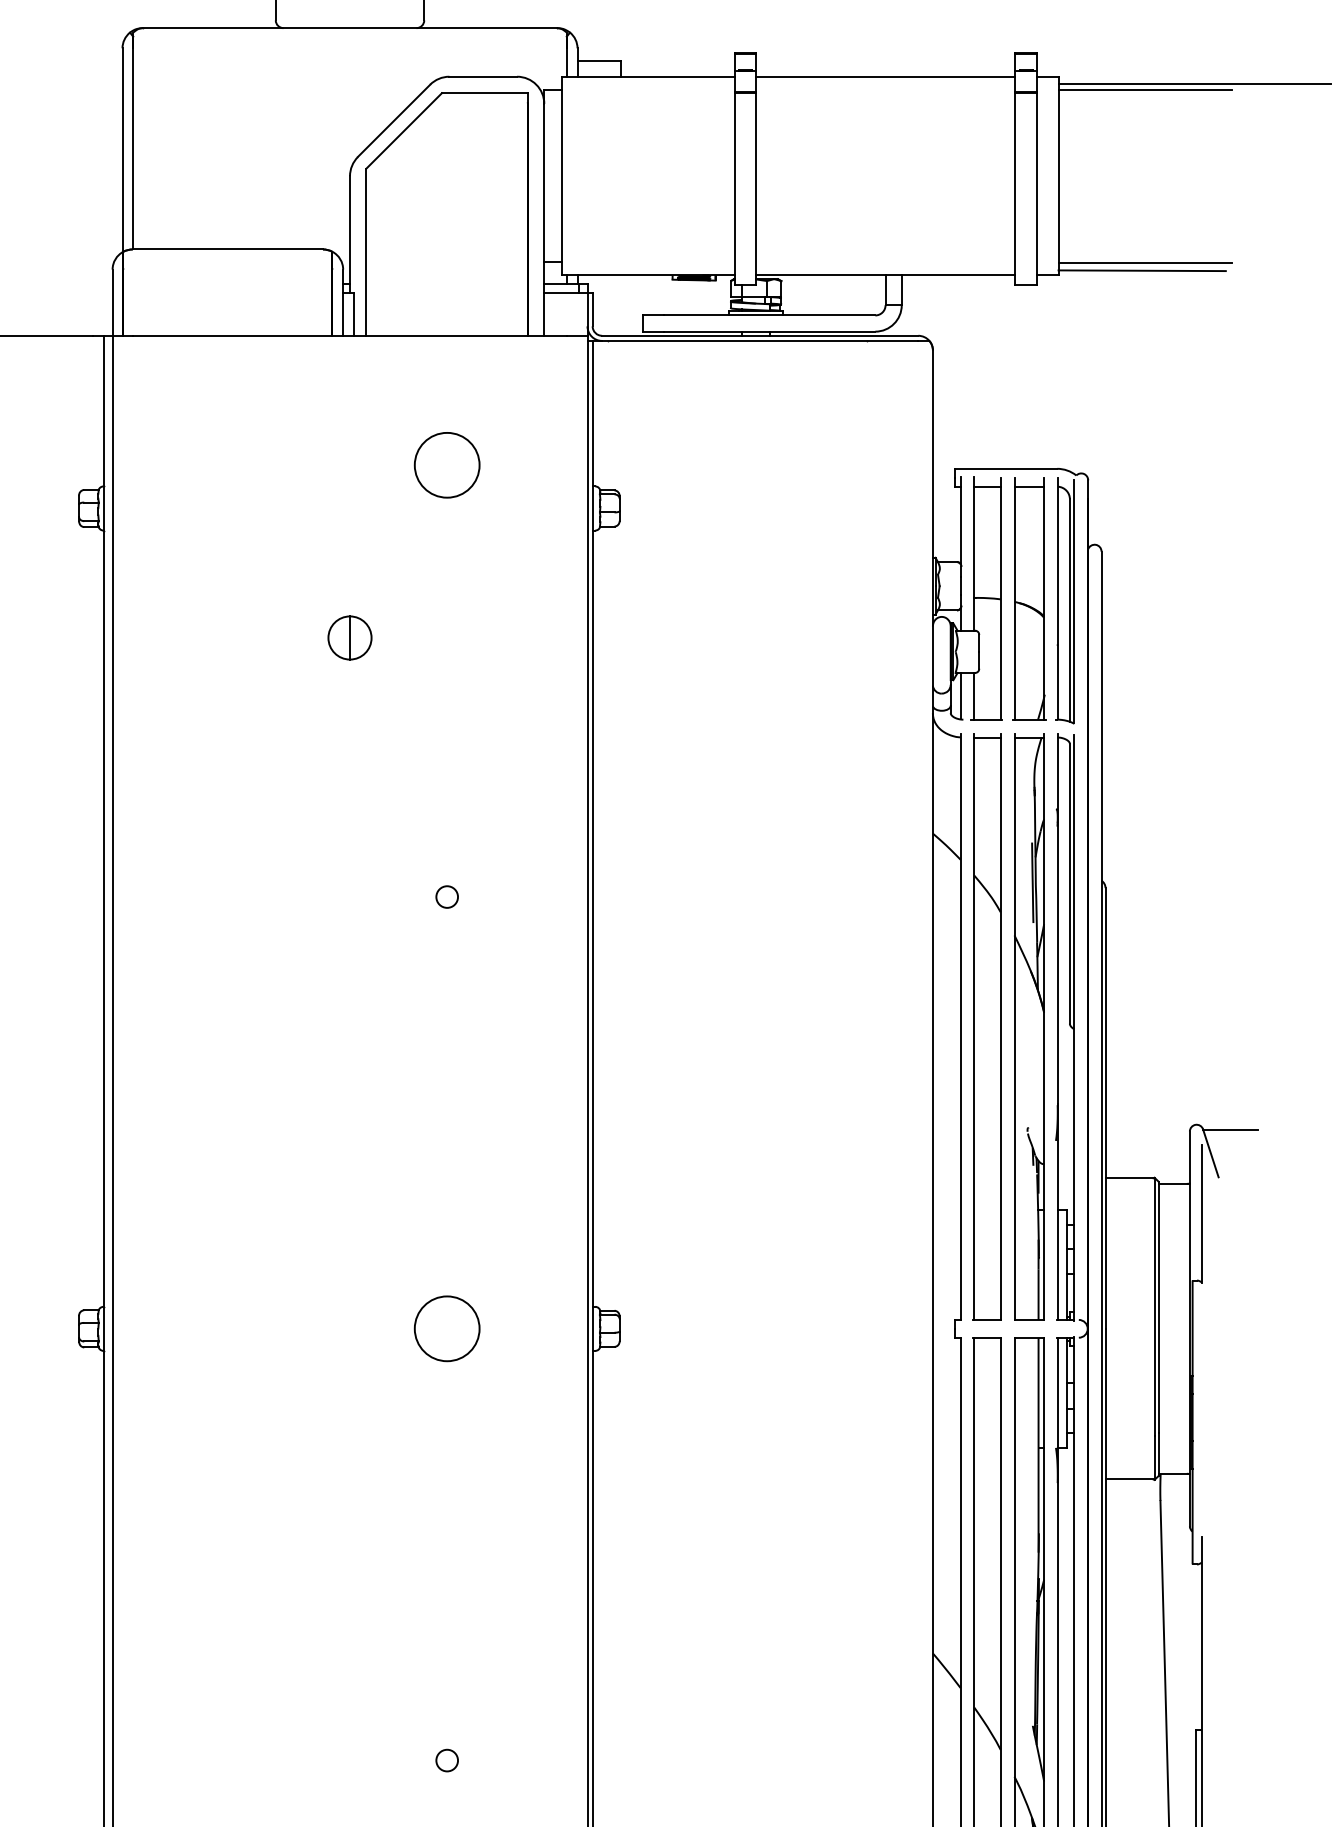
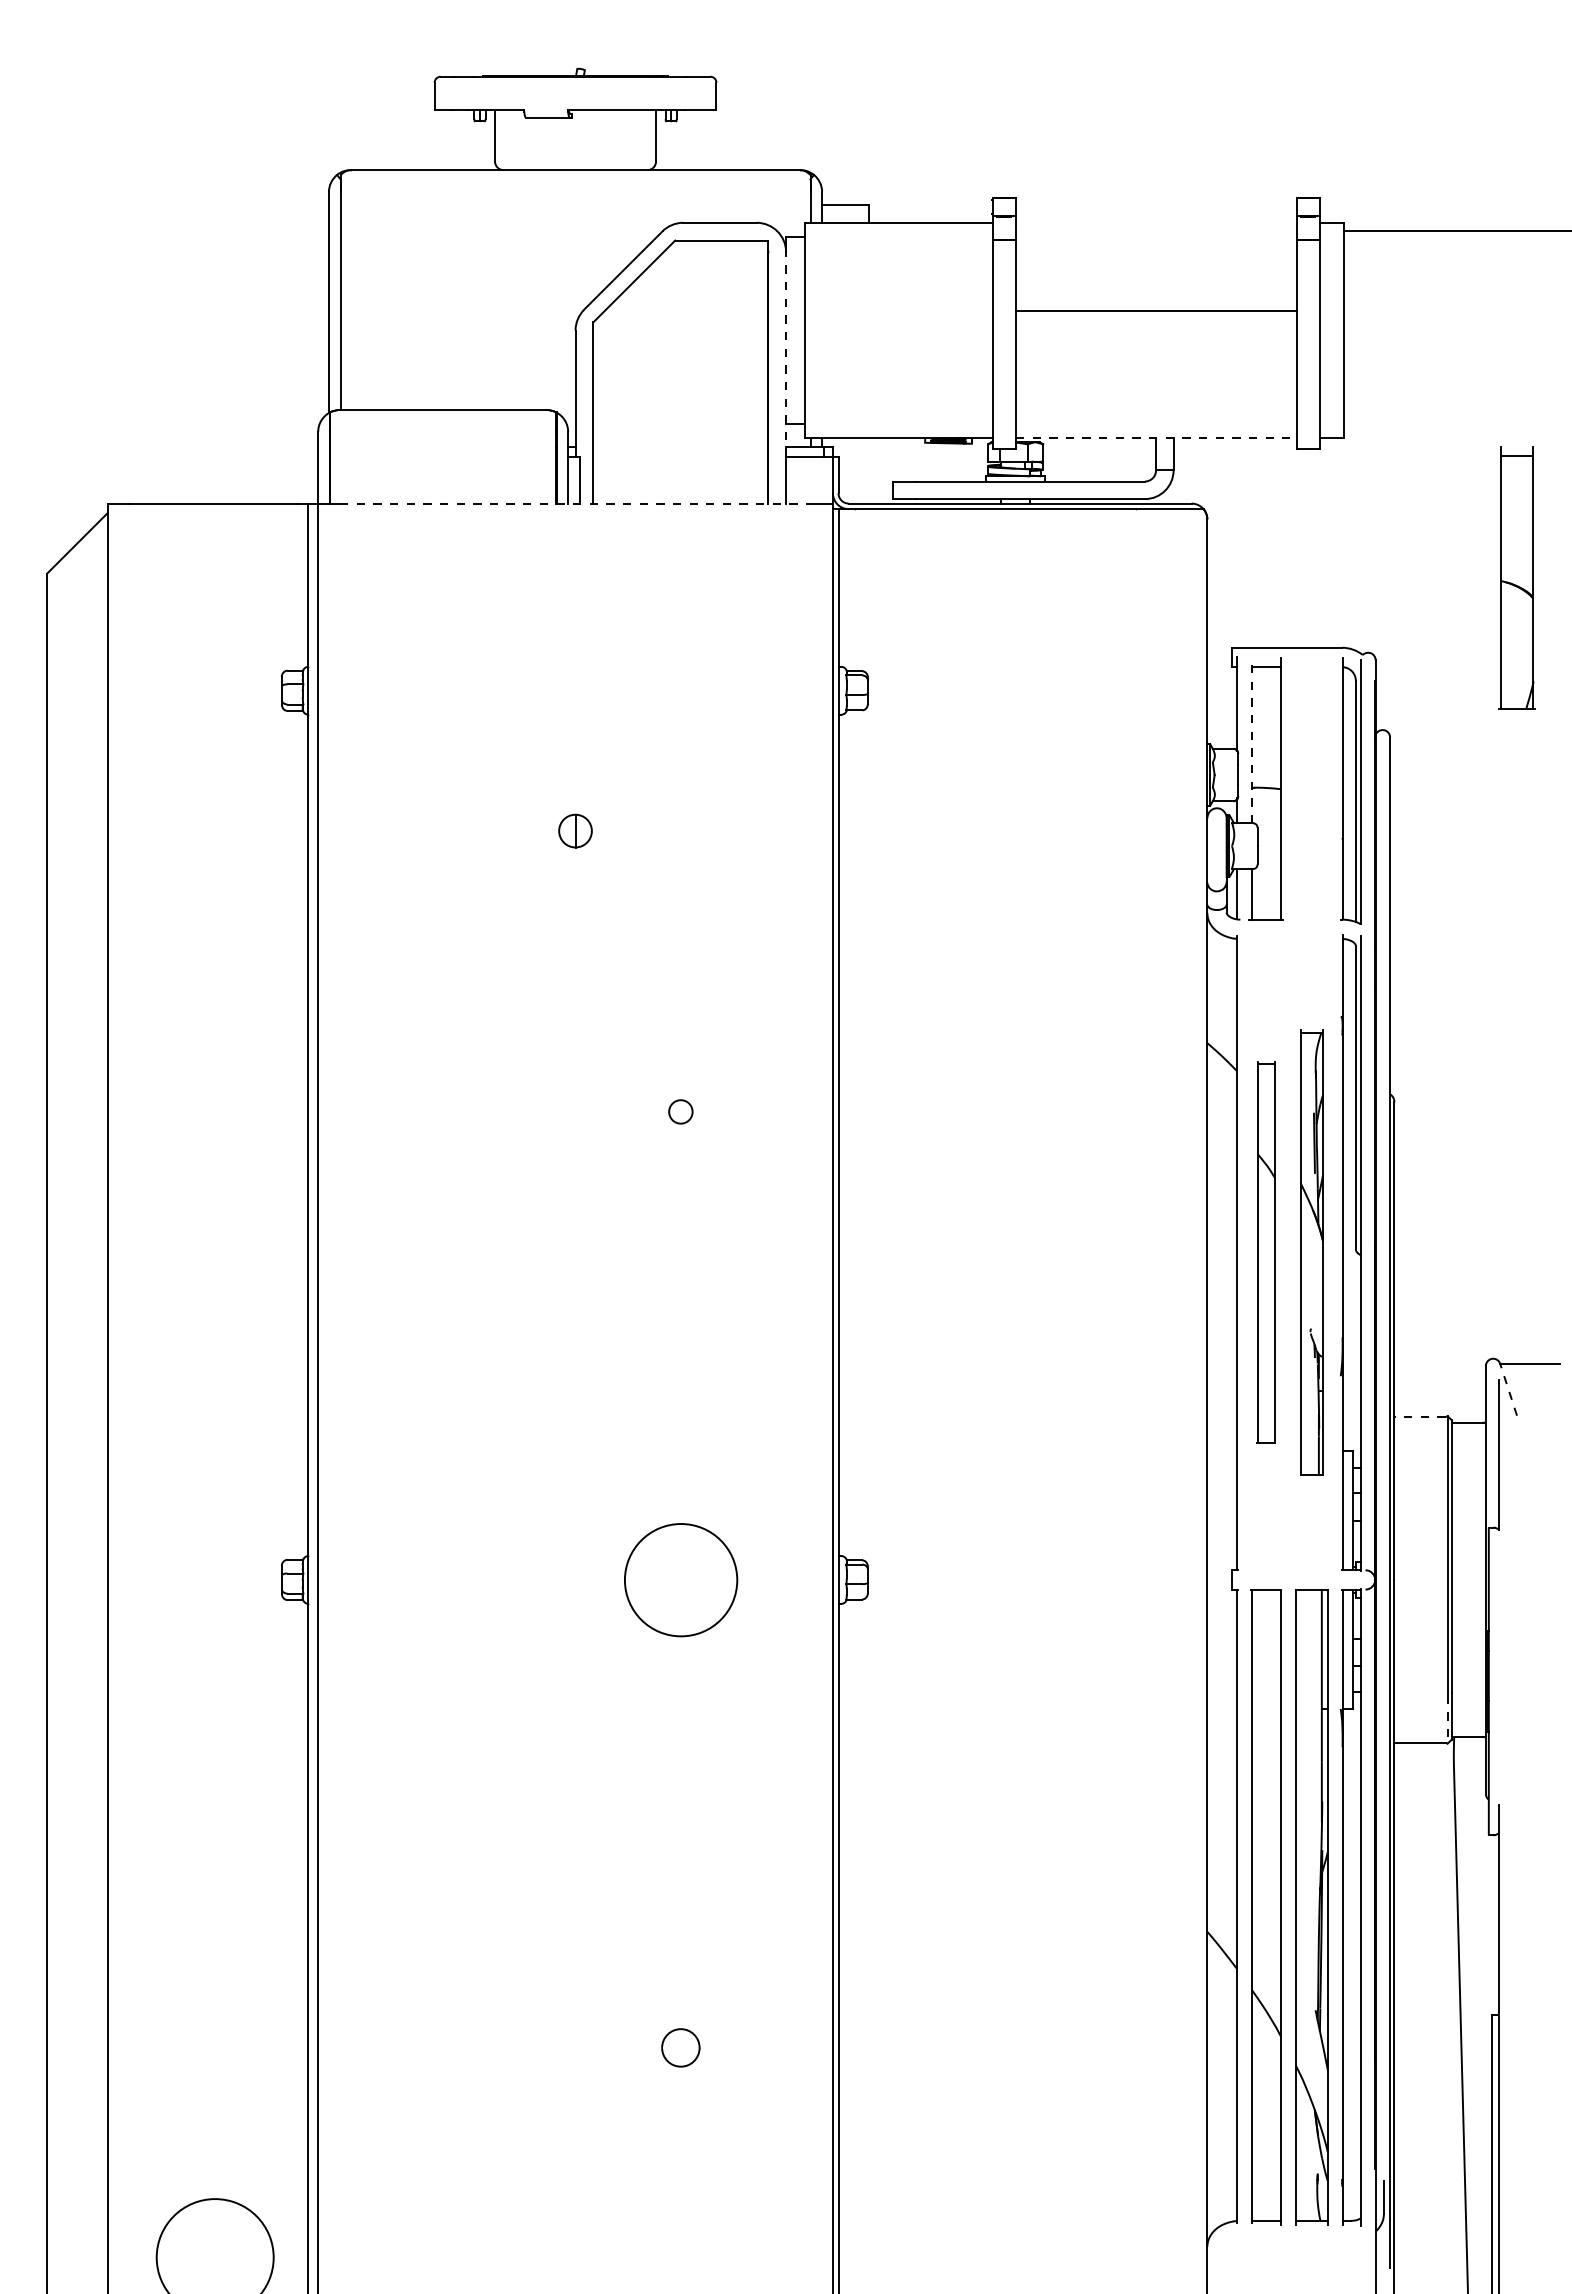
line: (885, 76) -> (1155, 310), moved
line: (1145, 90) -> (1437, 237), removed
line: (544, 198) -> (786, 354), solid -> dashed
line: (1145, 262) -> (1437, 424), removed
line: (1141, 270) -> (1433, 432), removed
line: (886, 275) -> (1156, 438), solid -> dashed
line: (350, 335) -> (576, 503), solid -> dashed
circle: (446, 464) -> (680, 643), removed
line: (974, 553) -> (1252, 739), solid -> dashed
part: (1029, 598) -> (1516, 577), moved
part: (349, 637) -> (575, 830), size x0.7
part: (986, 1026) -> (1265, 1252), size x0.6
part: (1029, 1026) -> (1311, 1252), size x0.7
line: (1210, 1153) -> (1508, 1389), solid -> dashed
line: (1129, 1178) -> (1420, 1416), solid -> dashed
circle: (446, 1328) -> (680, 1579), size x1.6
line: (1154, 1457) -> (1447, 1719), solid -> dashed
circle: (446, 1760) -> (680, 2047), size x1.6

